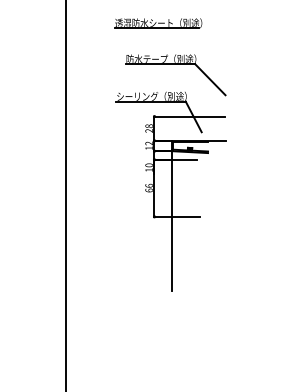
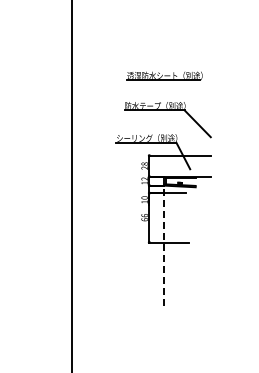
part: (158, 22) -> (164, 75), moved
line: (172, 220) -> (164, 245), solid -> dashed

